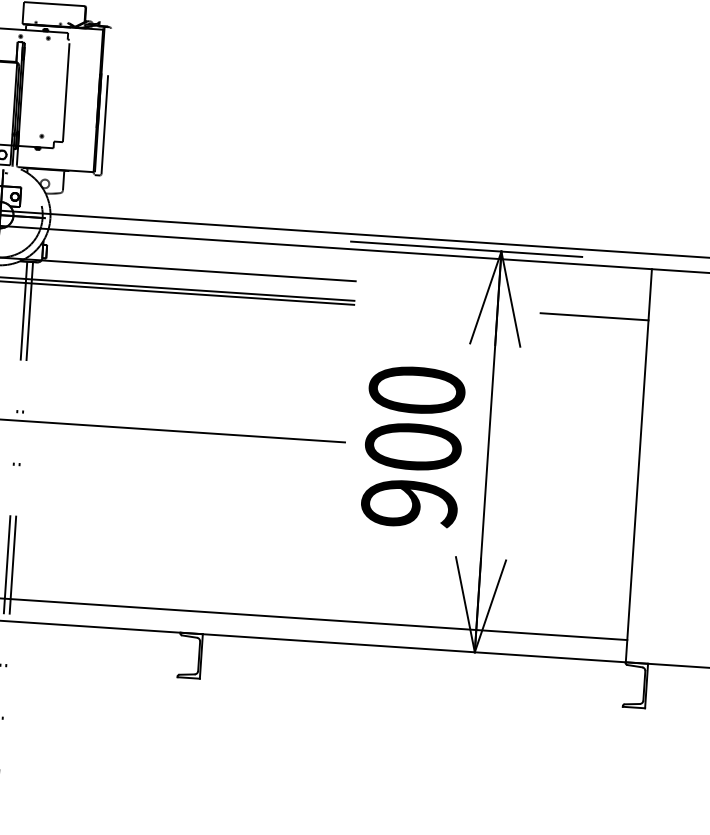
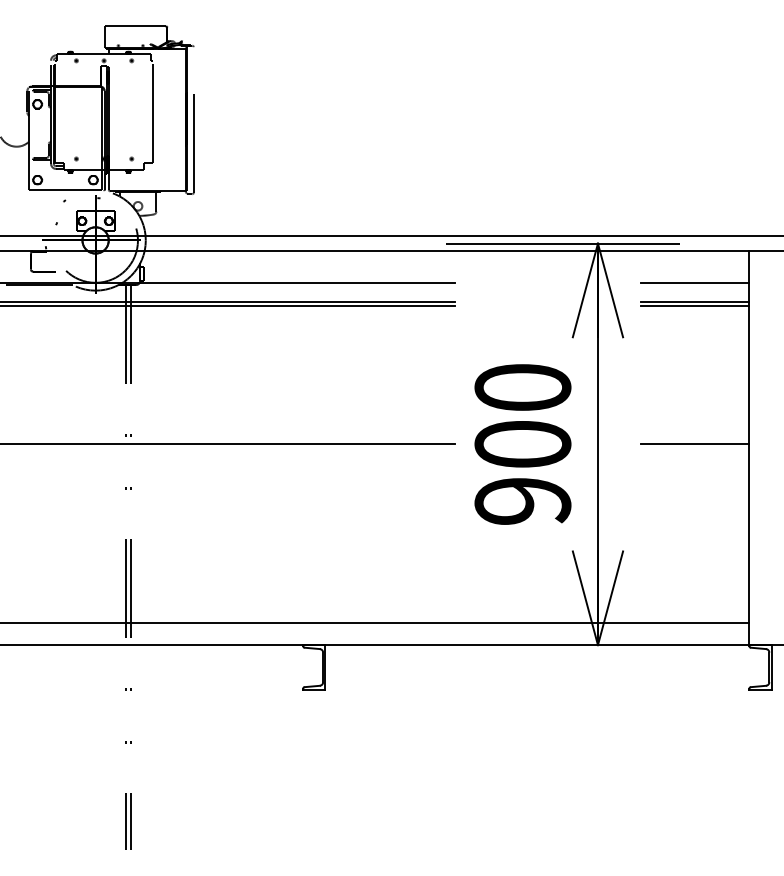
line: (596, 296) -> (695, 282), added
line: (594, 320) -> (695, 306), added
line: (585, 458) -> (695, 444), added

